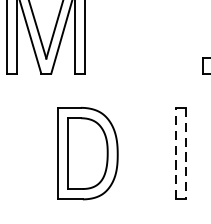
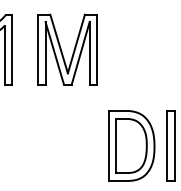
part: (87, 153) -> (131, 145), moved
line: (176, 153) -> (167, 145), dashed -> solid
line: (185, 153) -> (174, 145), dashed -> solid

